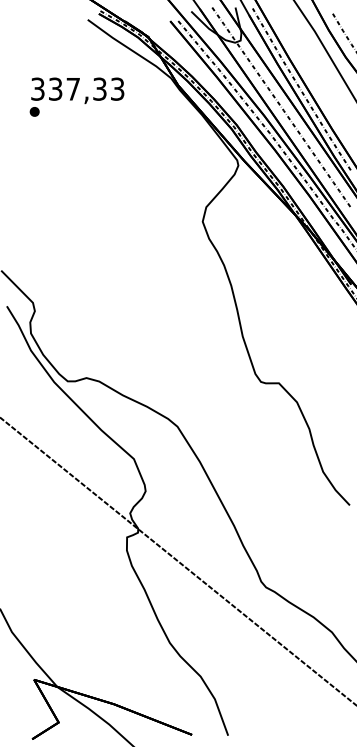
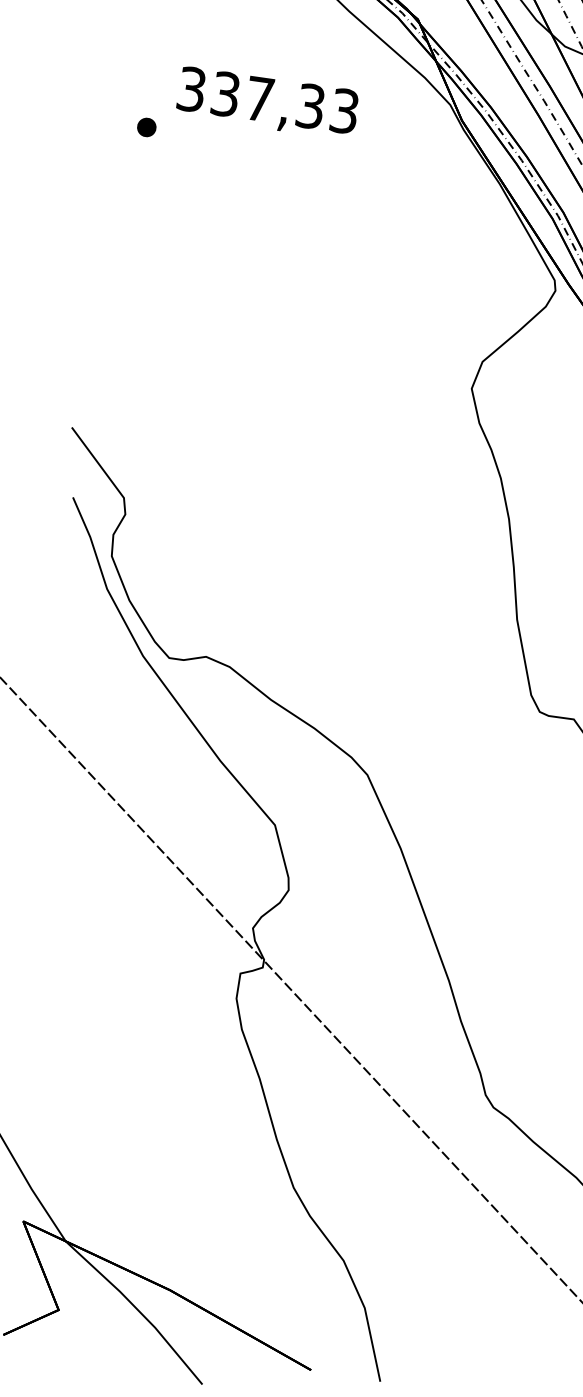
part: (34, 111) -> (146, 126), moved

